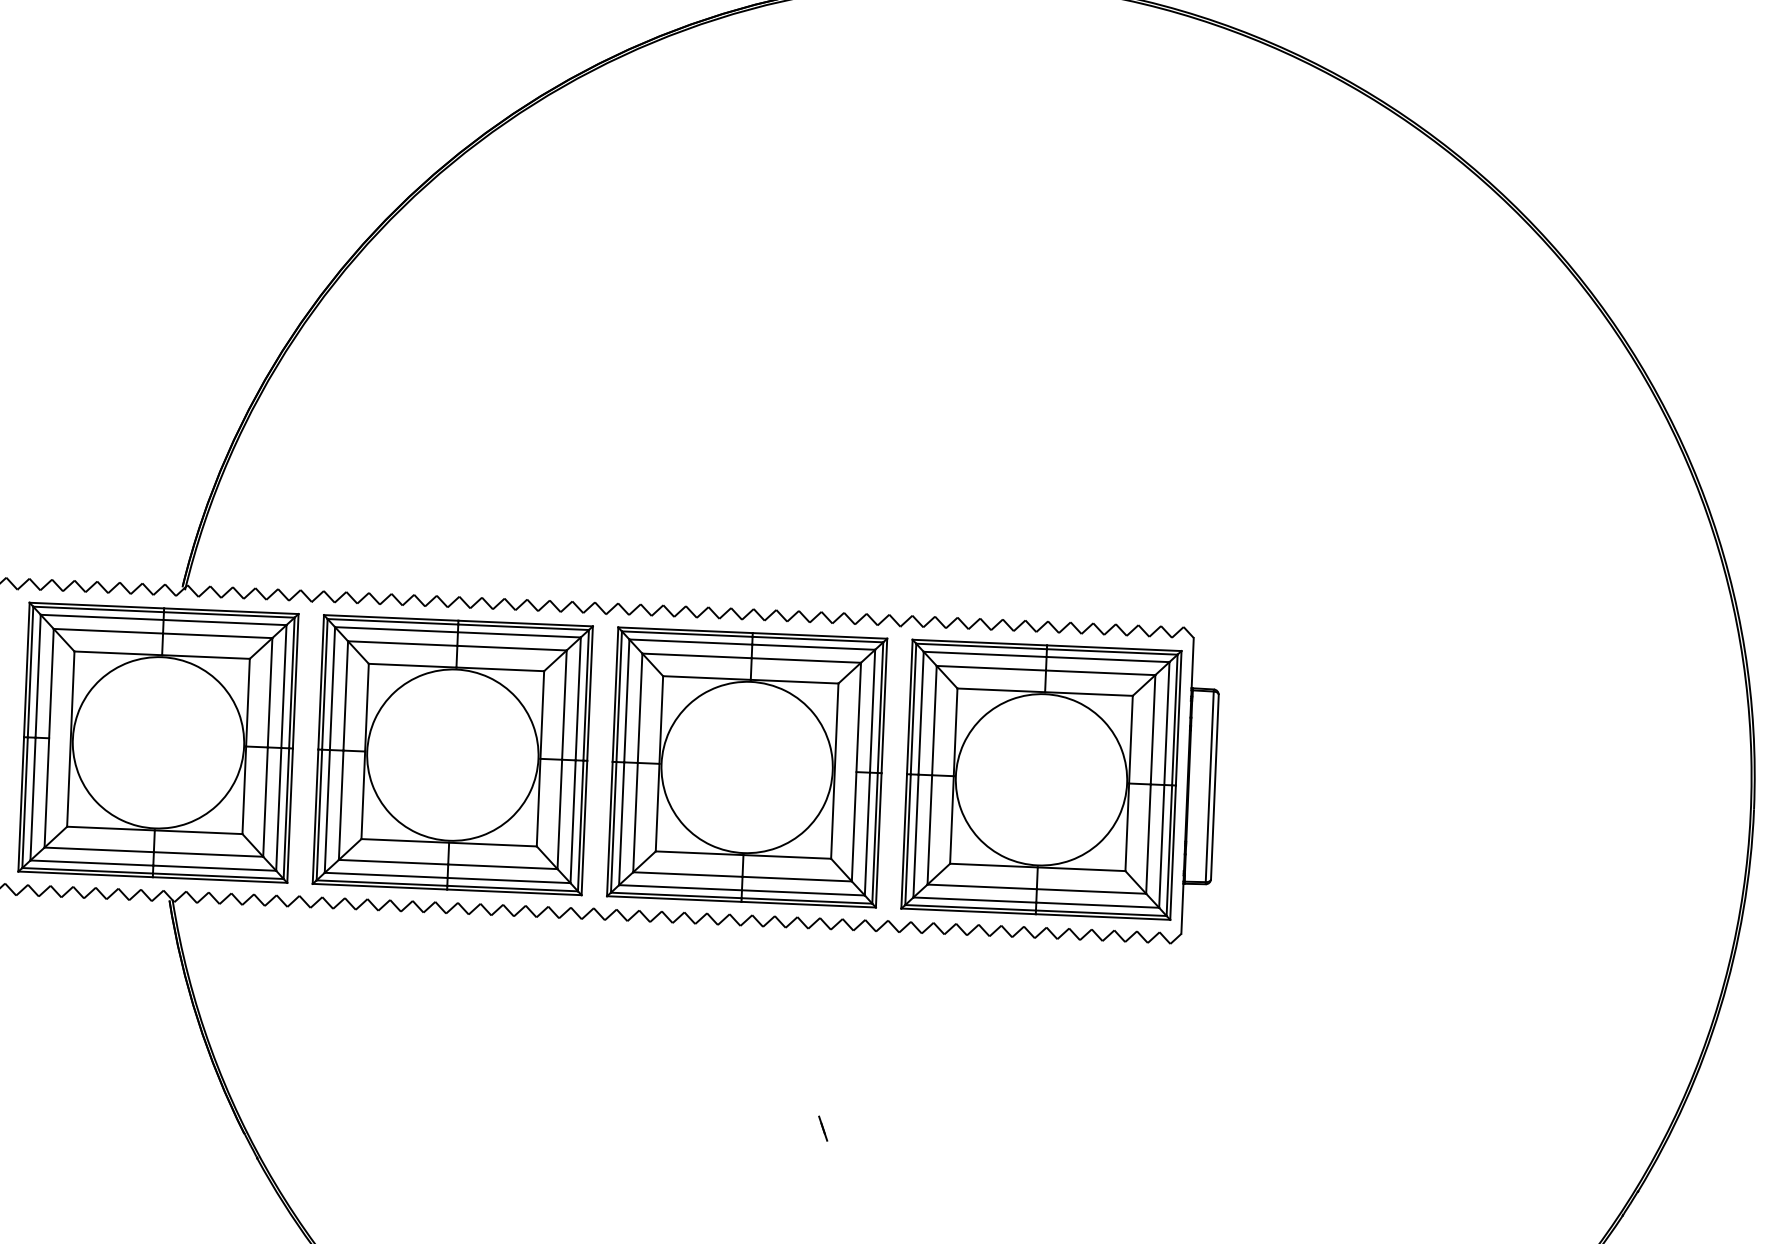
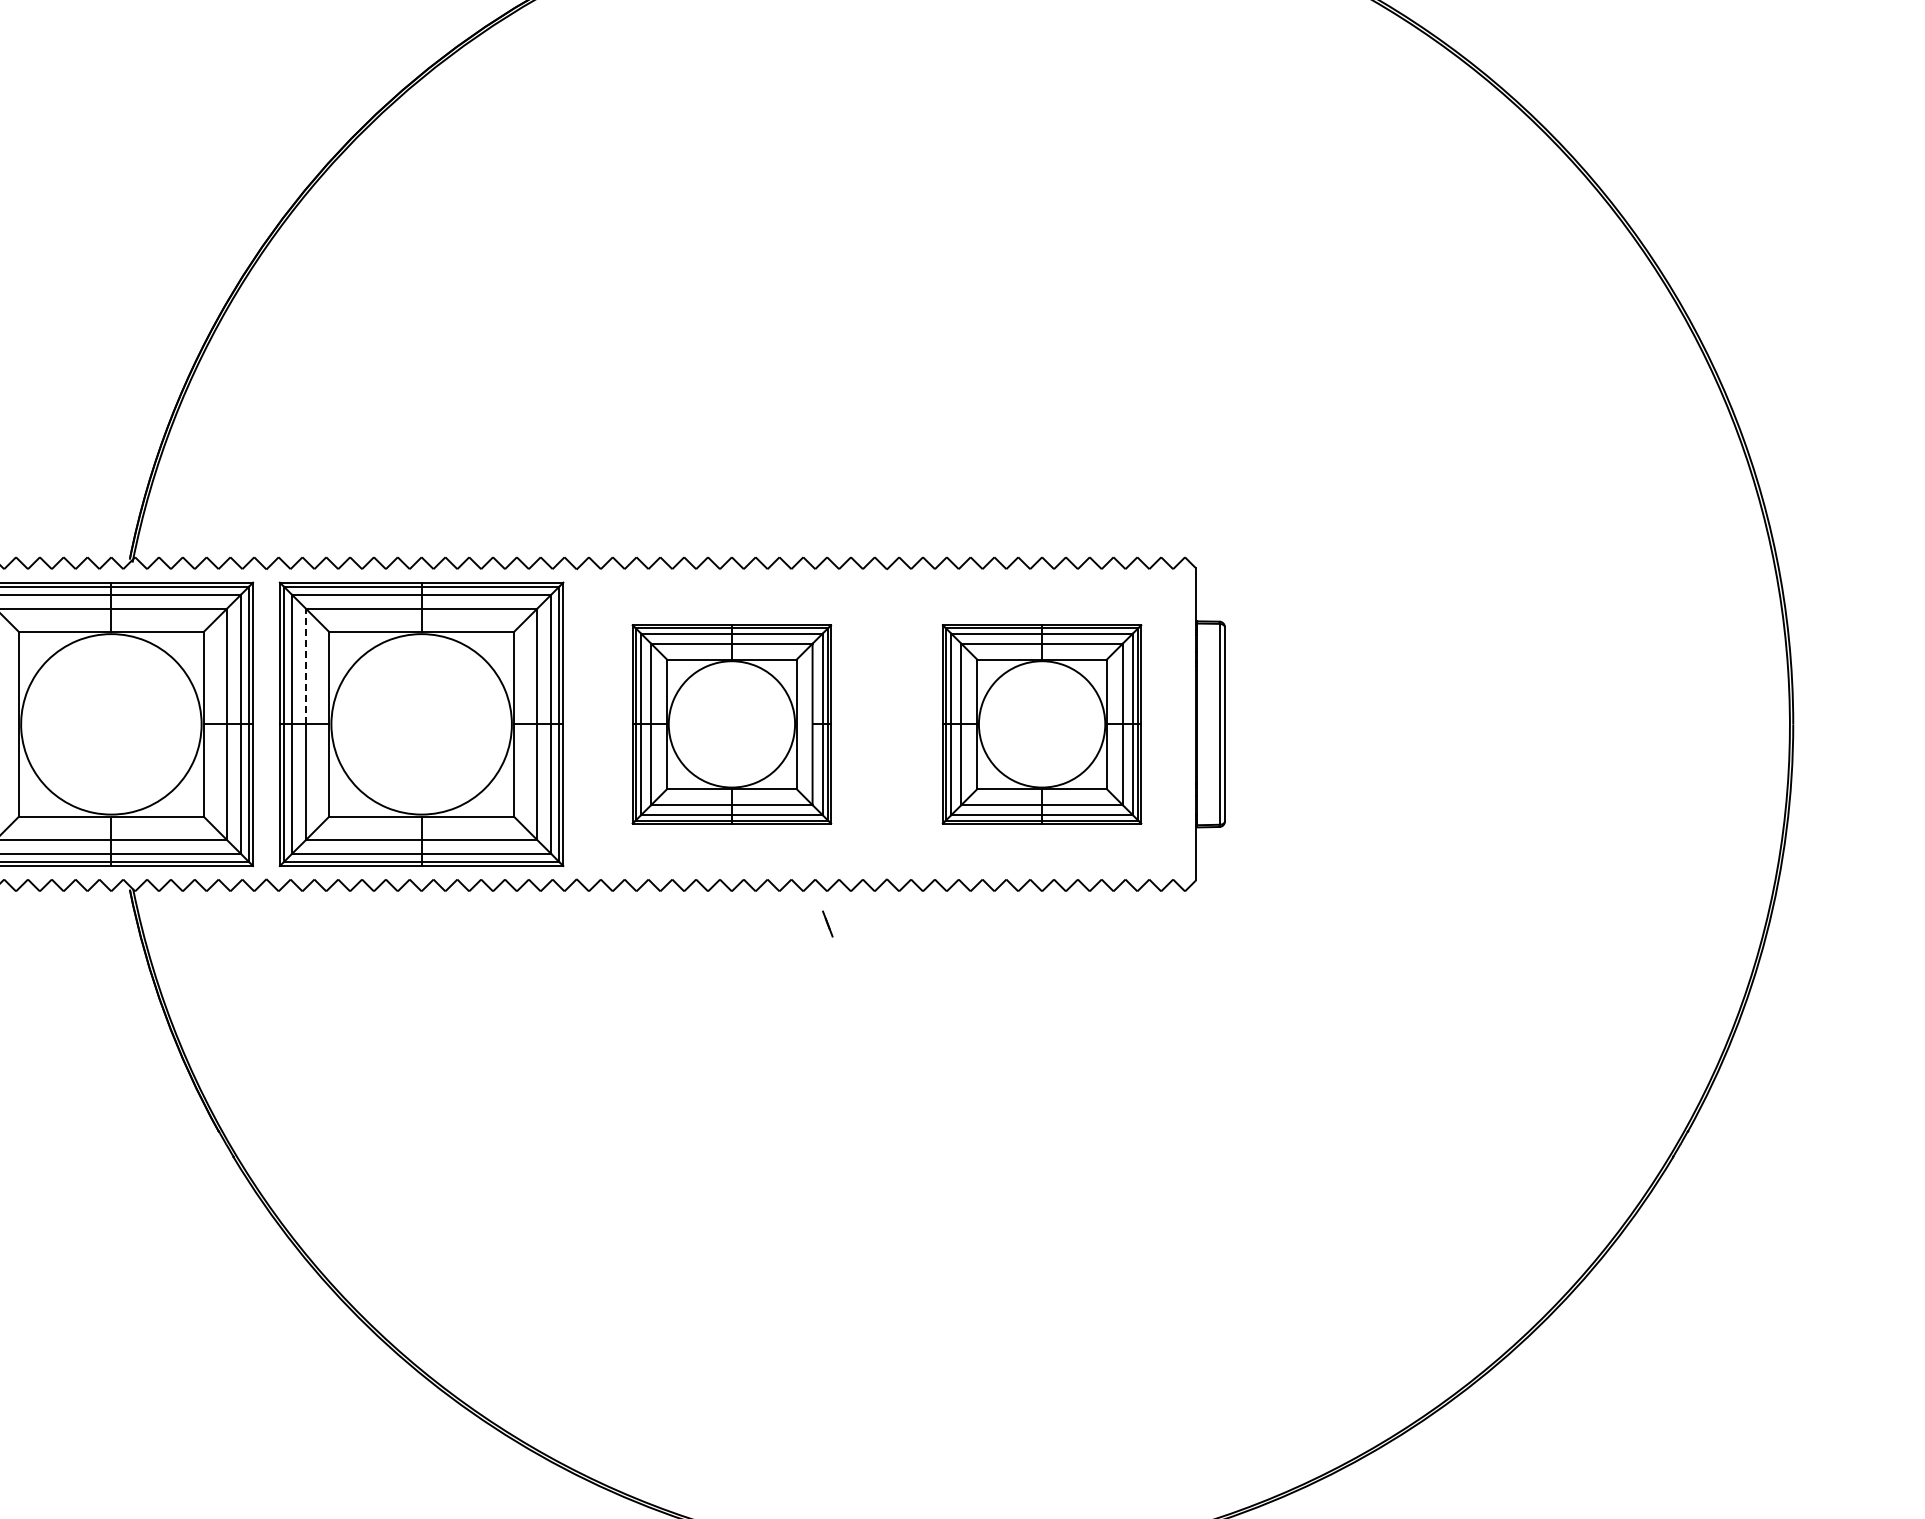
line: (345, 695) -> (306, 666), solid -> dashed
part: (746, 767) -> (731, 724), size x0.7
part: (1040, 779) -> (1041, 724), size x0.7
line: (822, 1128) -> (827, 923), moved

